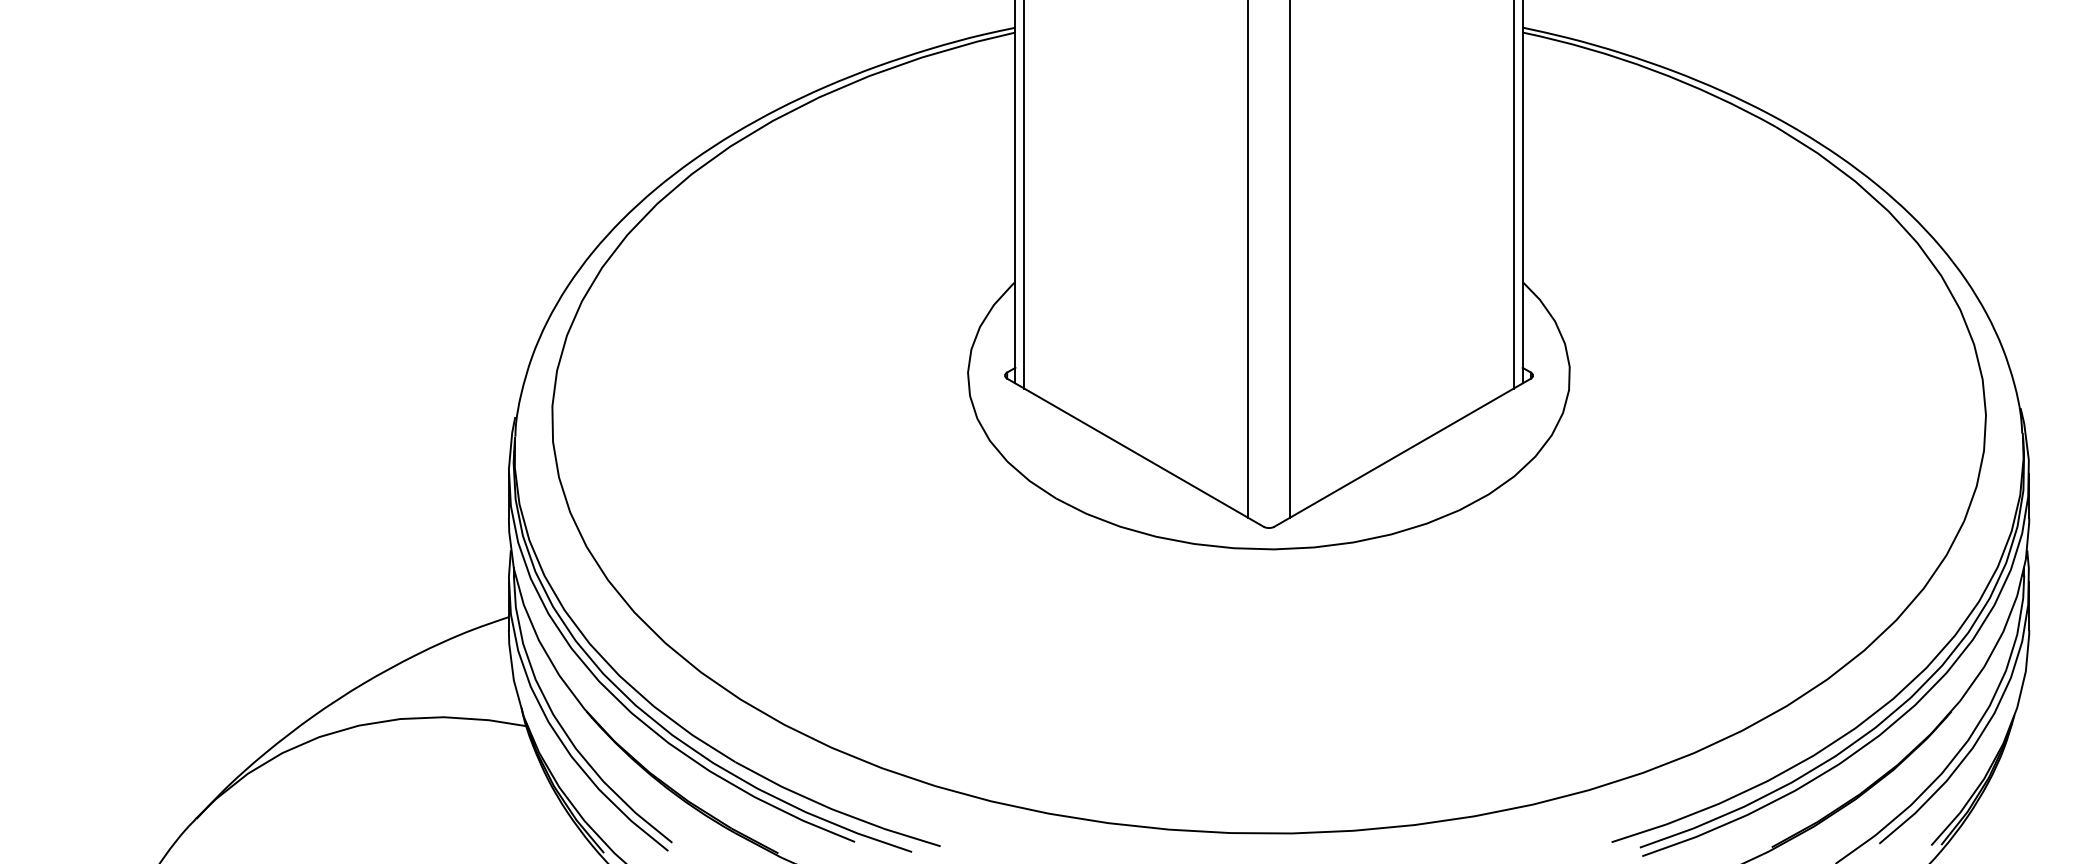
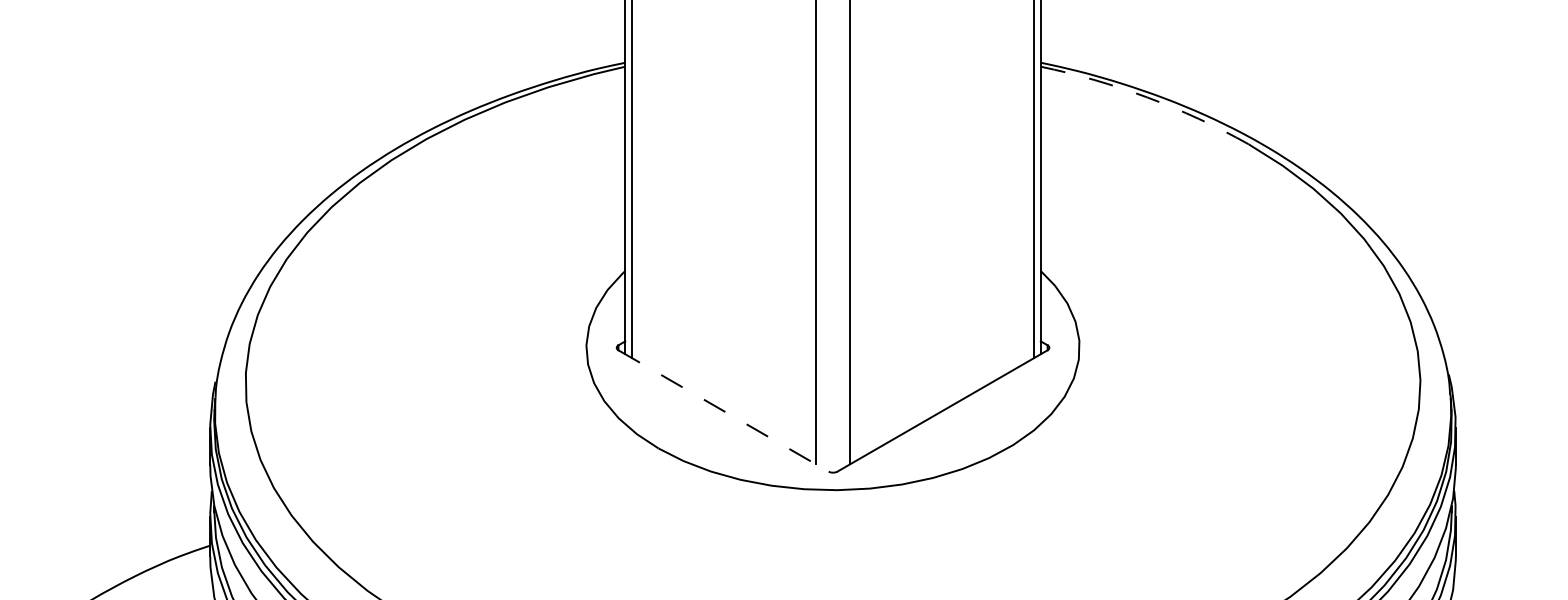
arc: (1652, 70) -> (1147, 97), solid -> dashed
line: (1135, 452) -> (723, 410), solid -> dashed

